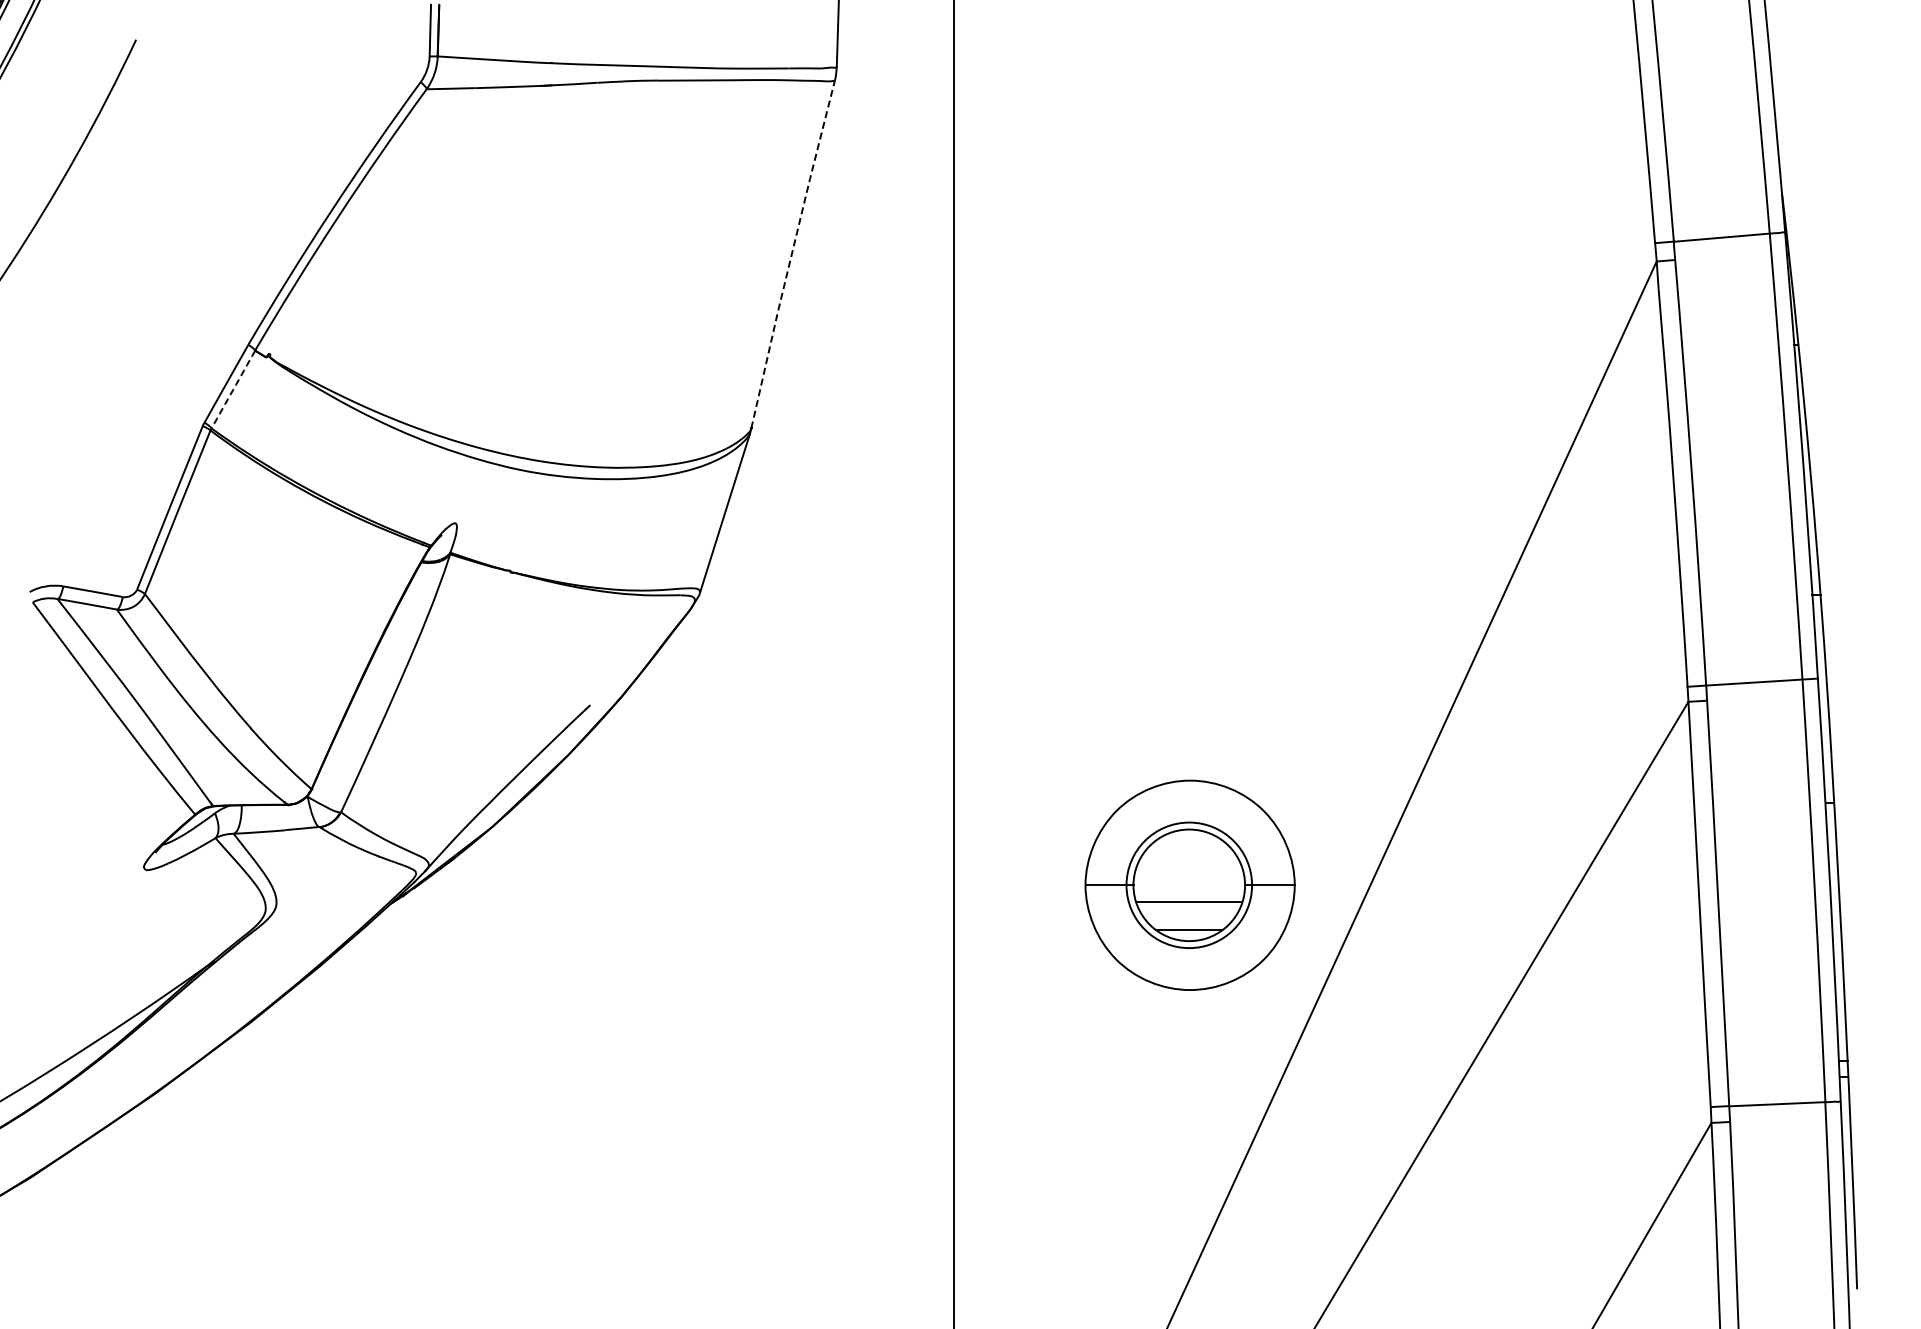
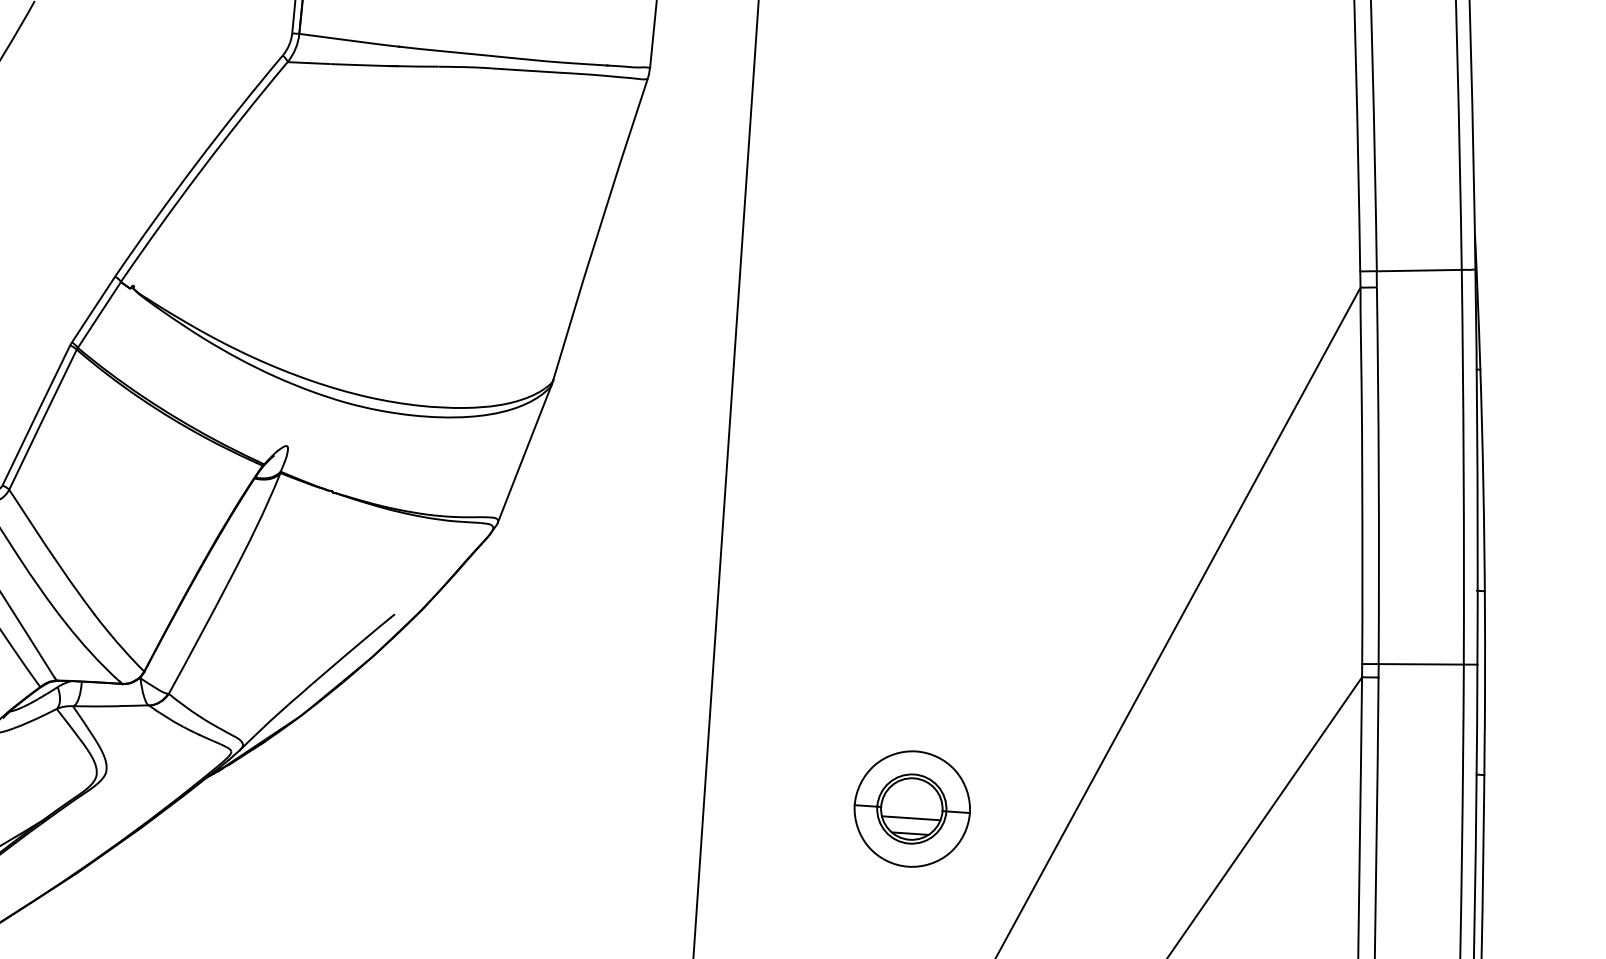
line: (791, 254) -> (599, 229), dashed -> solid
arc: (233, 389) -> (99, 314), dashed -> solid
part: (1190, 885) -> (912, 809), size x0.62

